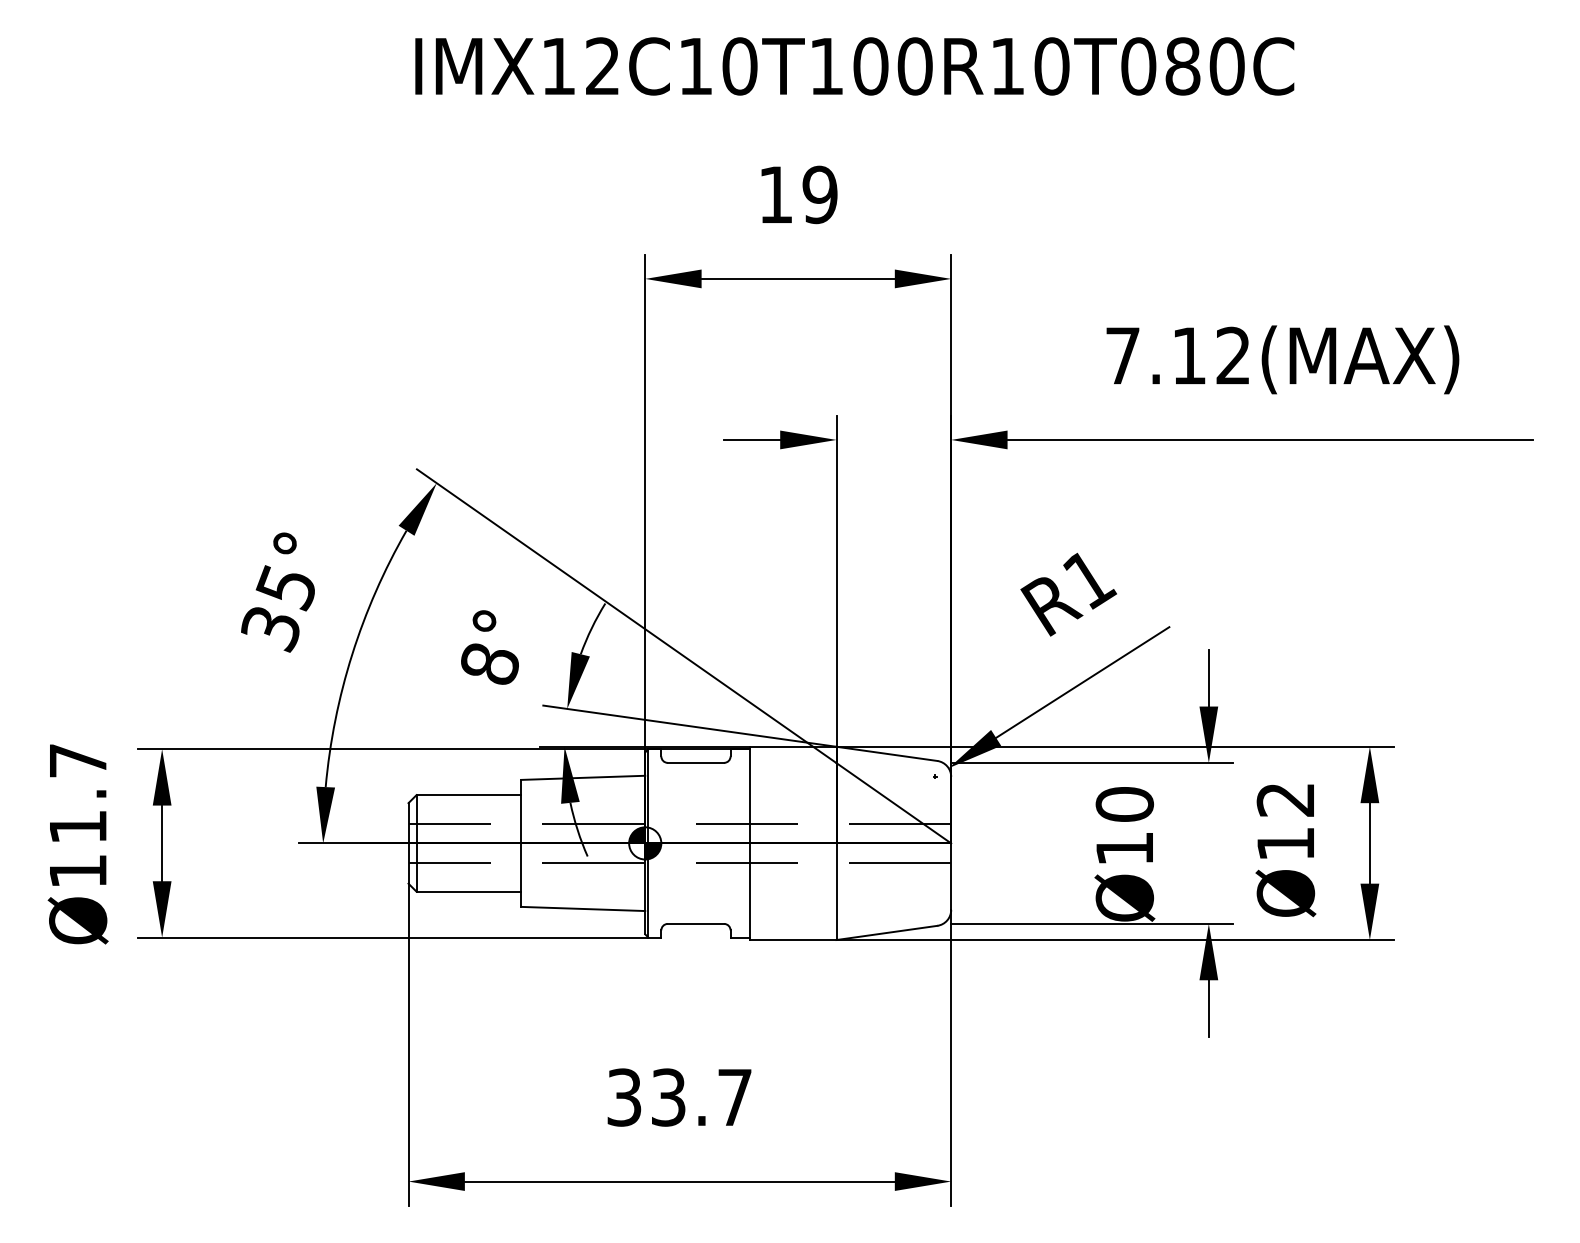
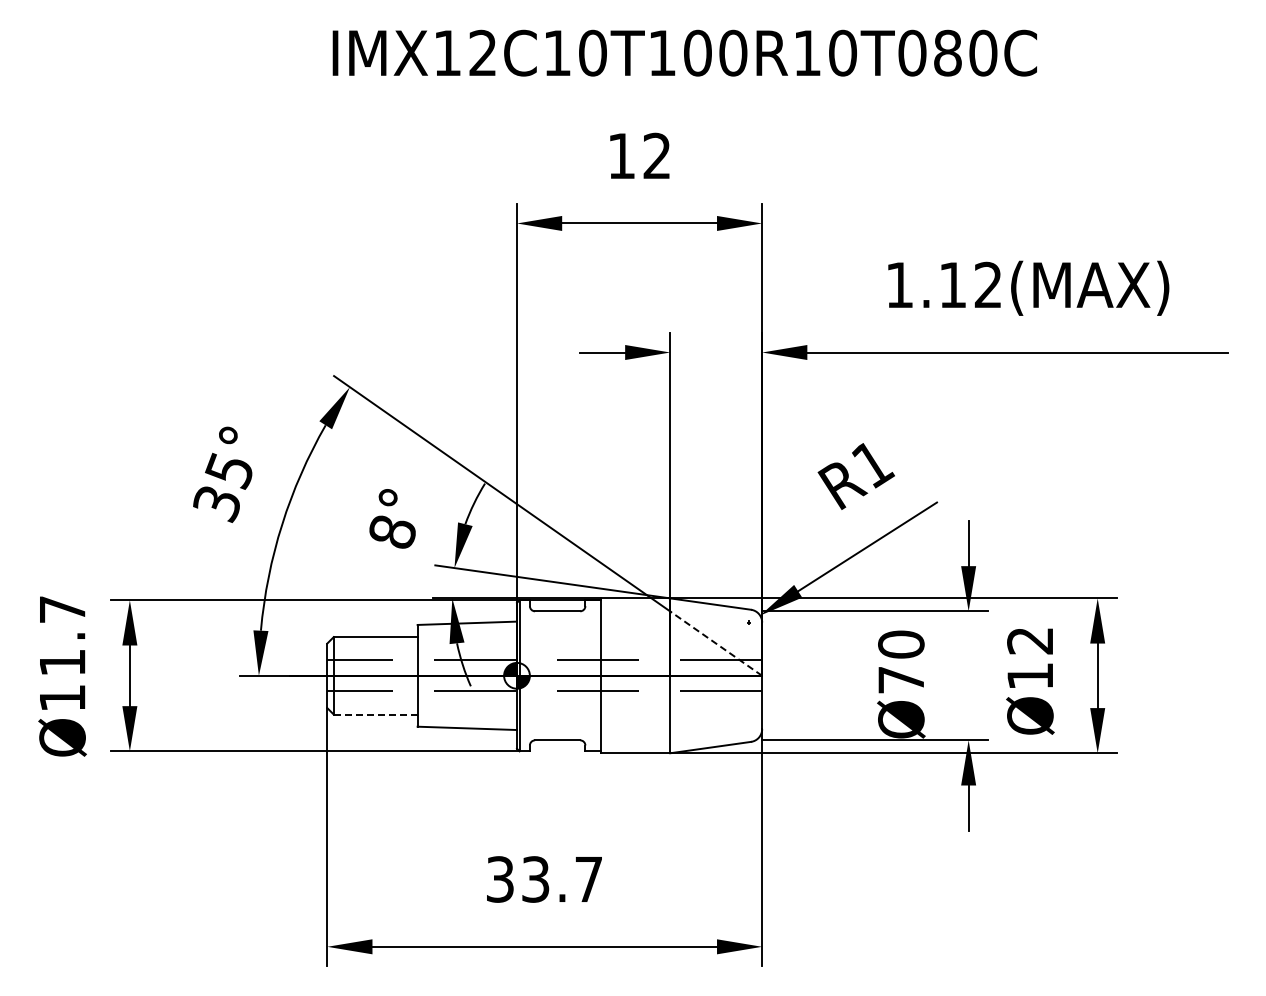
text: (820, 194) -> (657, 155), 19 -> 12
text: (1122, 355) -> (899, 284), 7.12(MAX) -> 1.12(MAX)
line: (892, 803) -> (715, 643), solid -> dashed
text: (1123, 849) -> (900, 680), Ø10 -> Ø70
line: (468, 891) -> (375, 714), solid -> dashed

